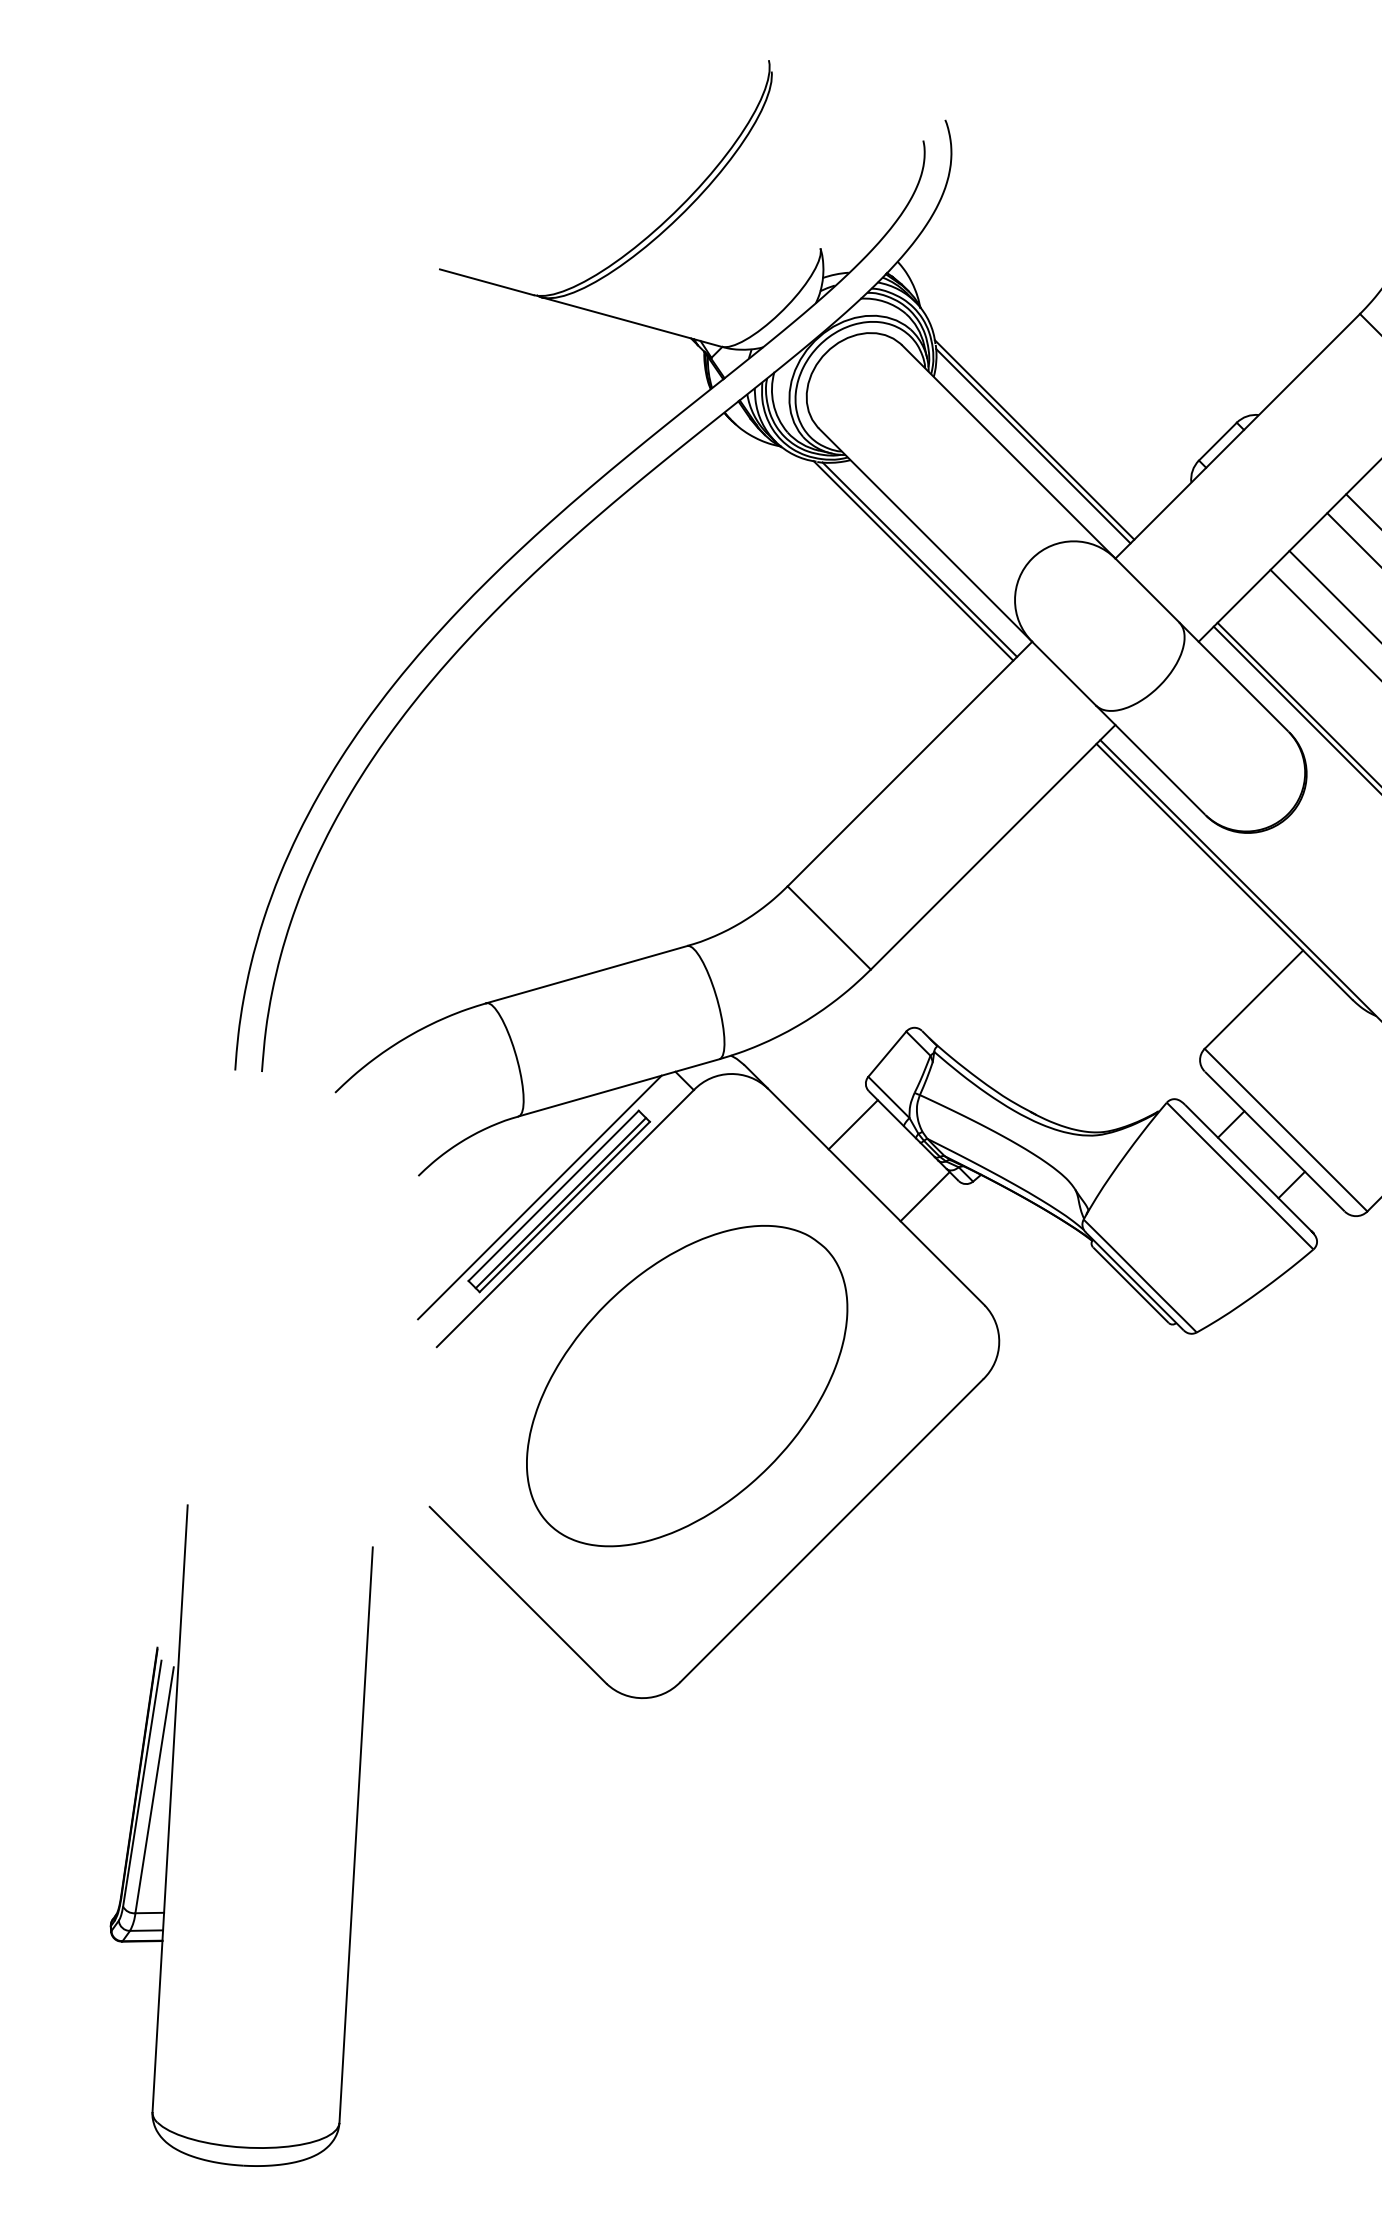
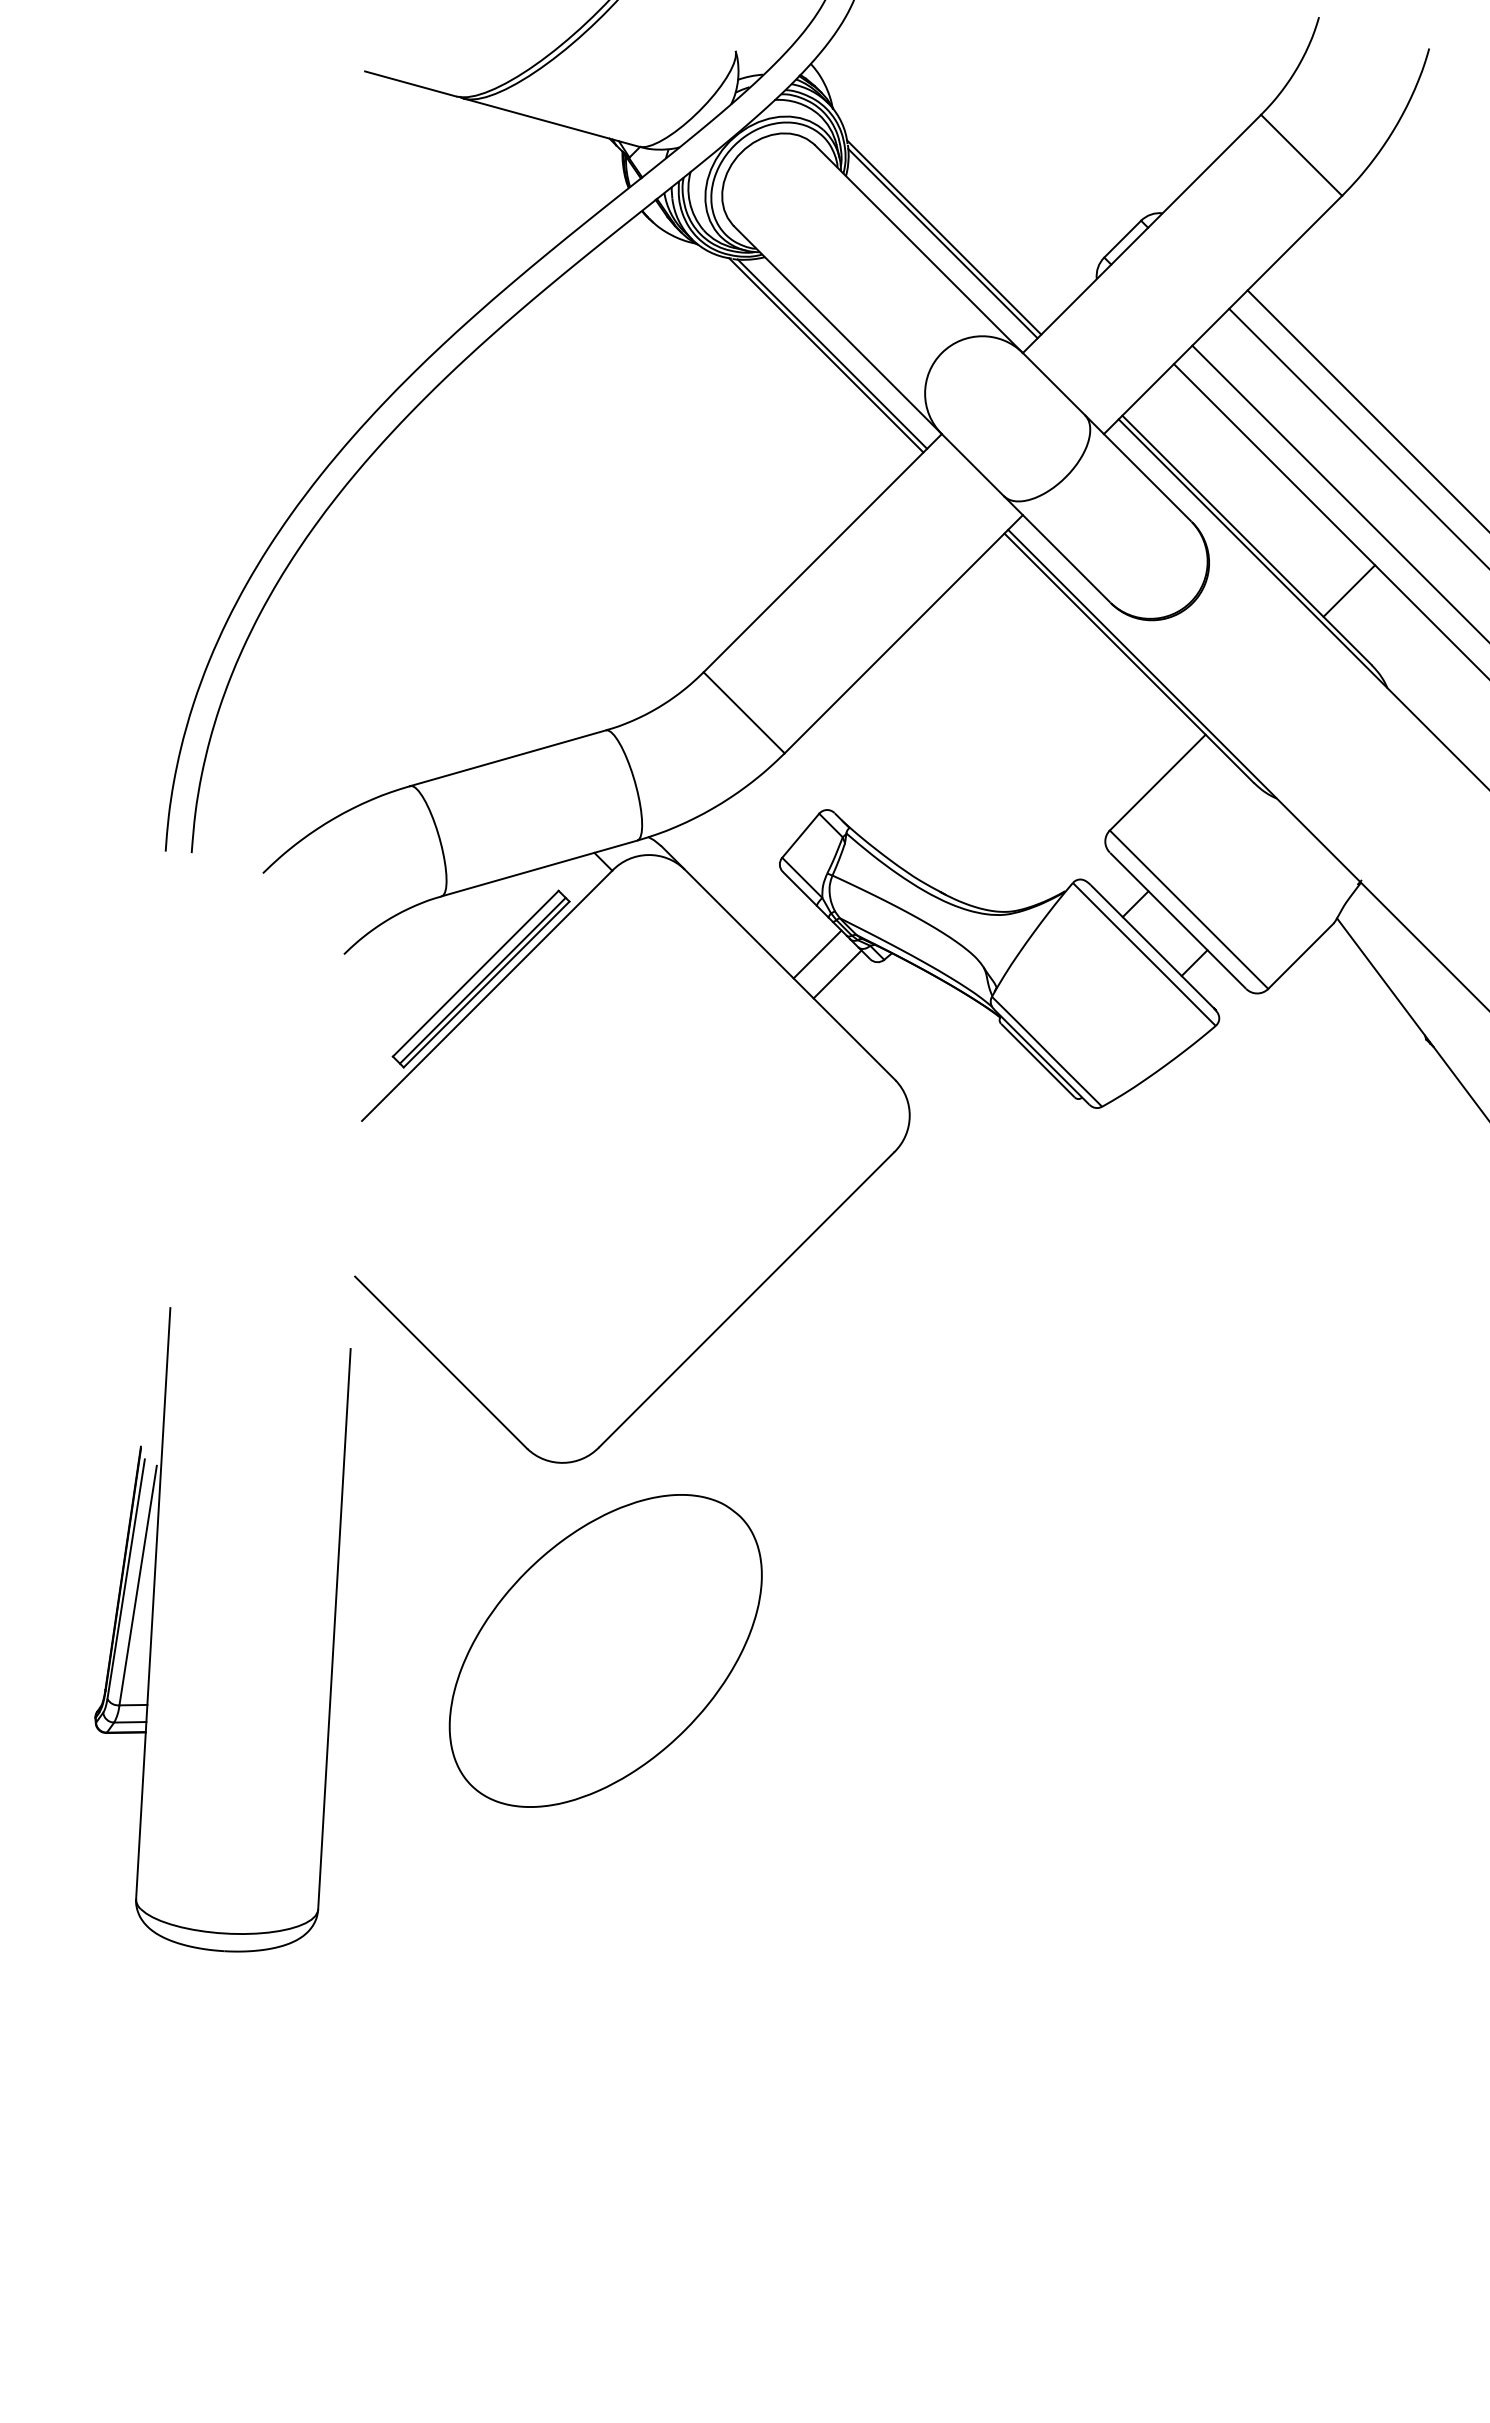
line: (853, 1124) -> (817, 954), moved
line: (538, 1196) -> (461, 974), removed
part: (686, 1385) -> (605, 1650), moved
part: (170, 1828) -> (153, 1622), moved

